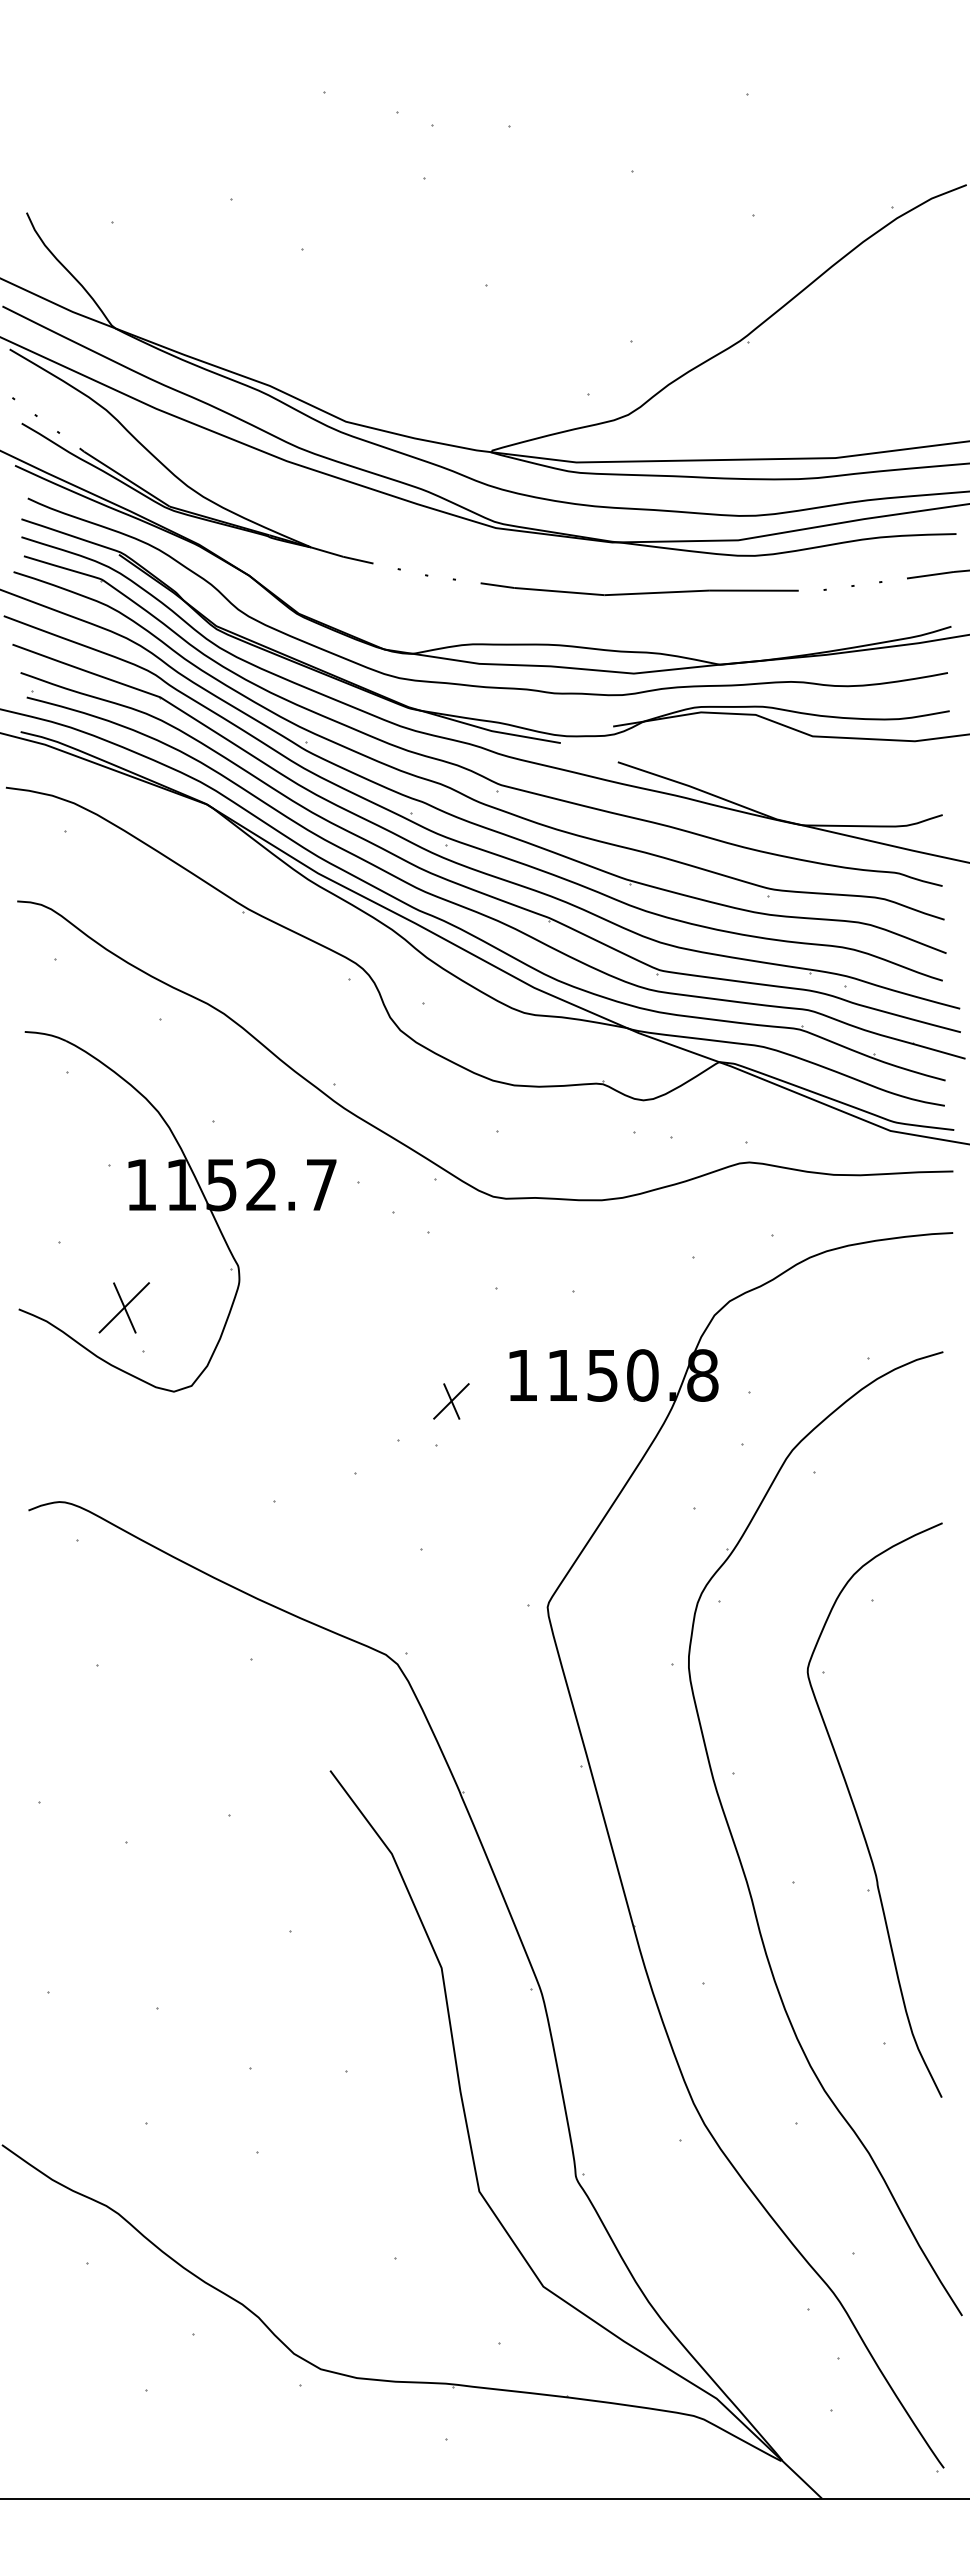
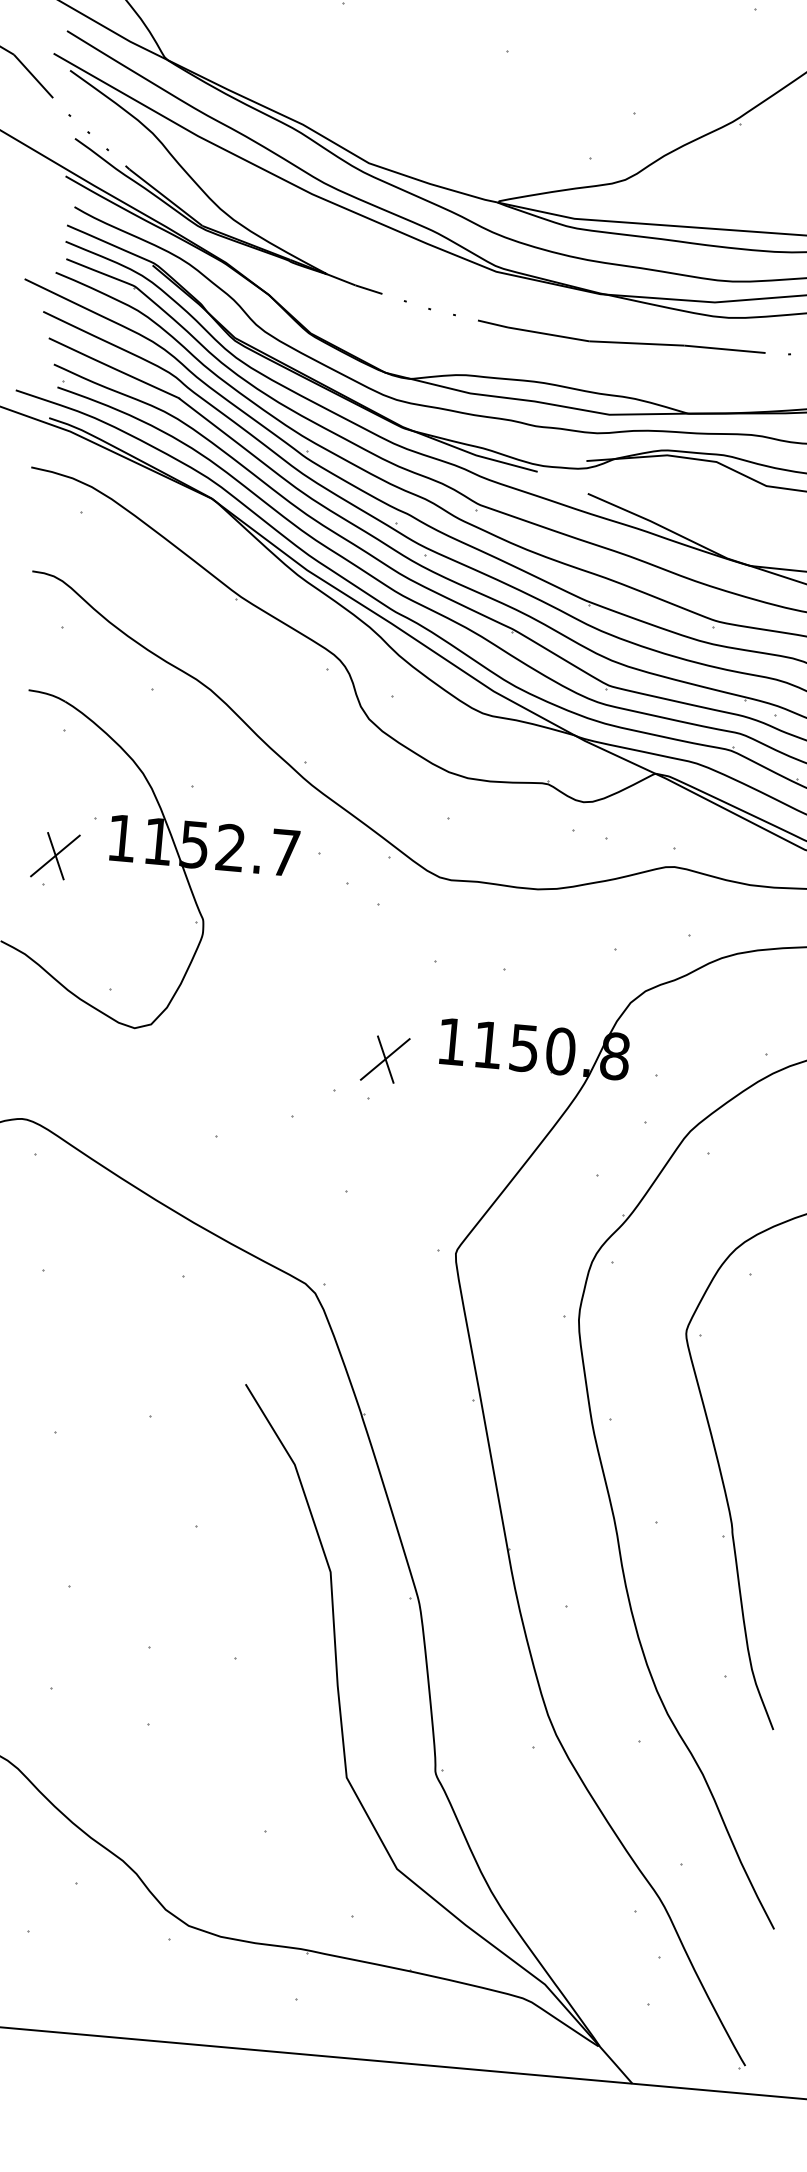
part: (123, 1307) -> (54, 855), moved
part: (451, 1401) -> (385, 1059), size x1.43

